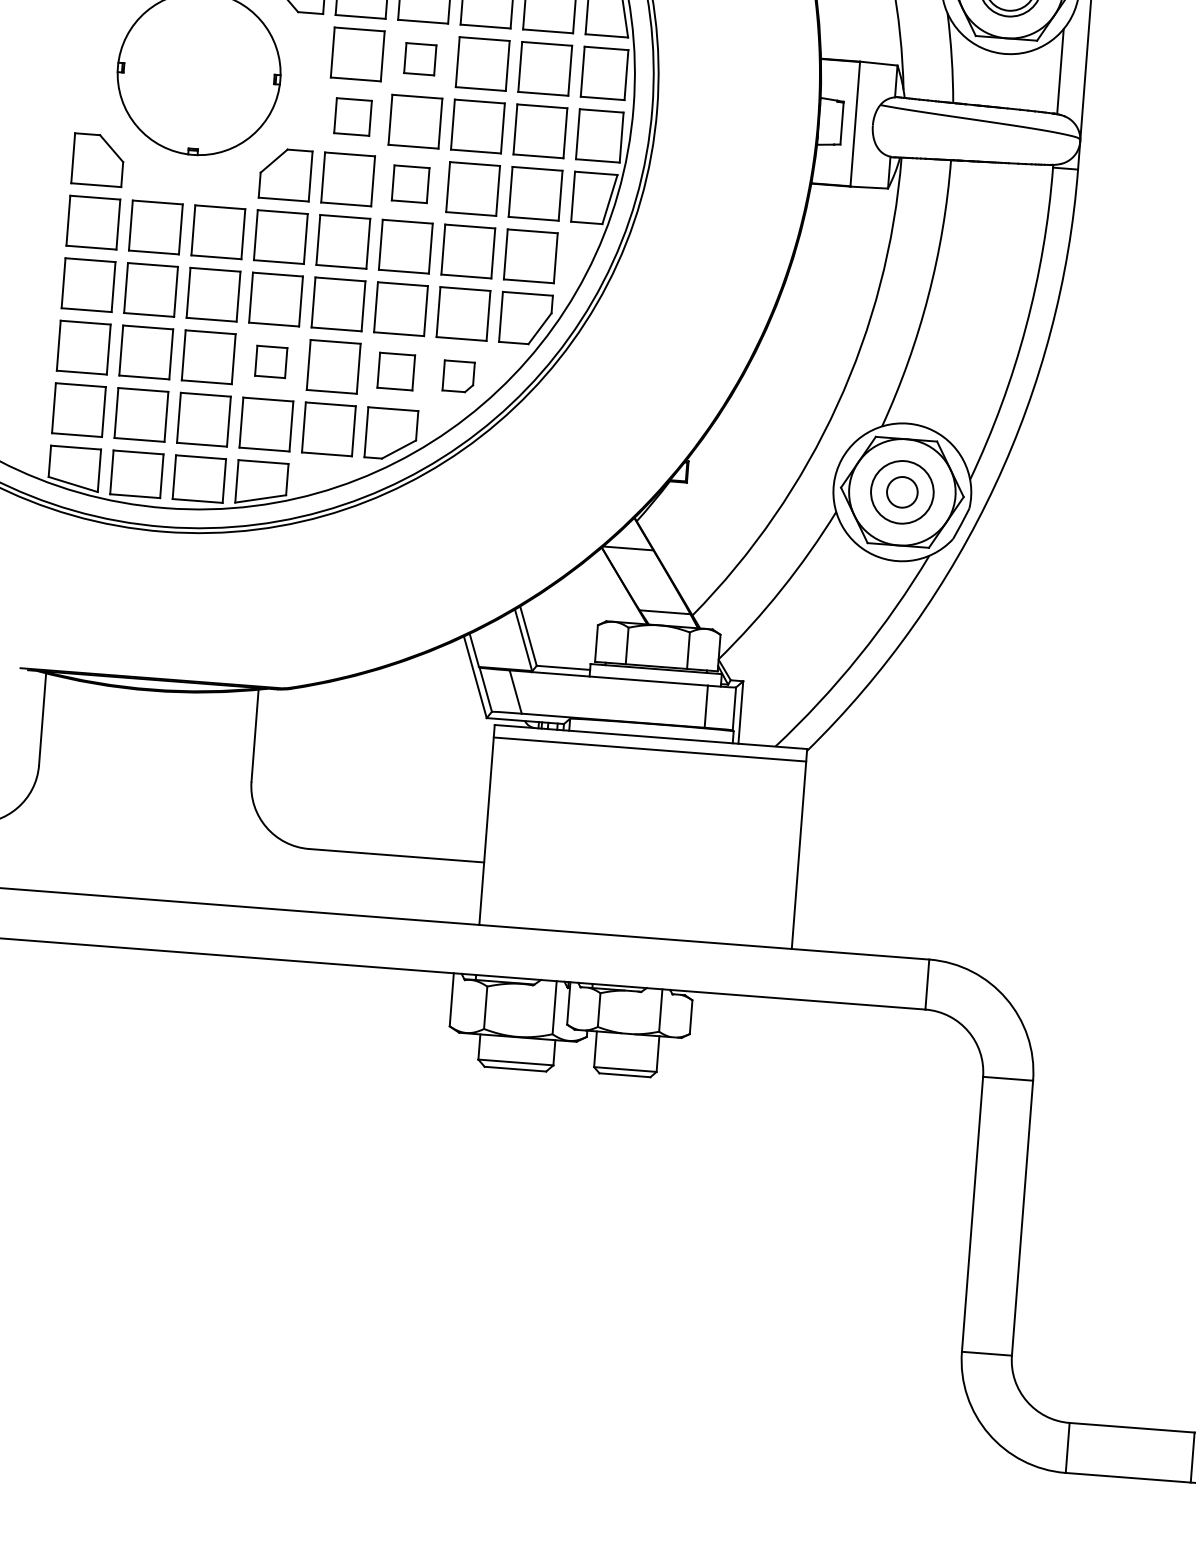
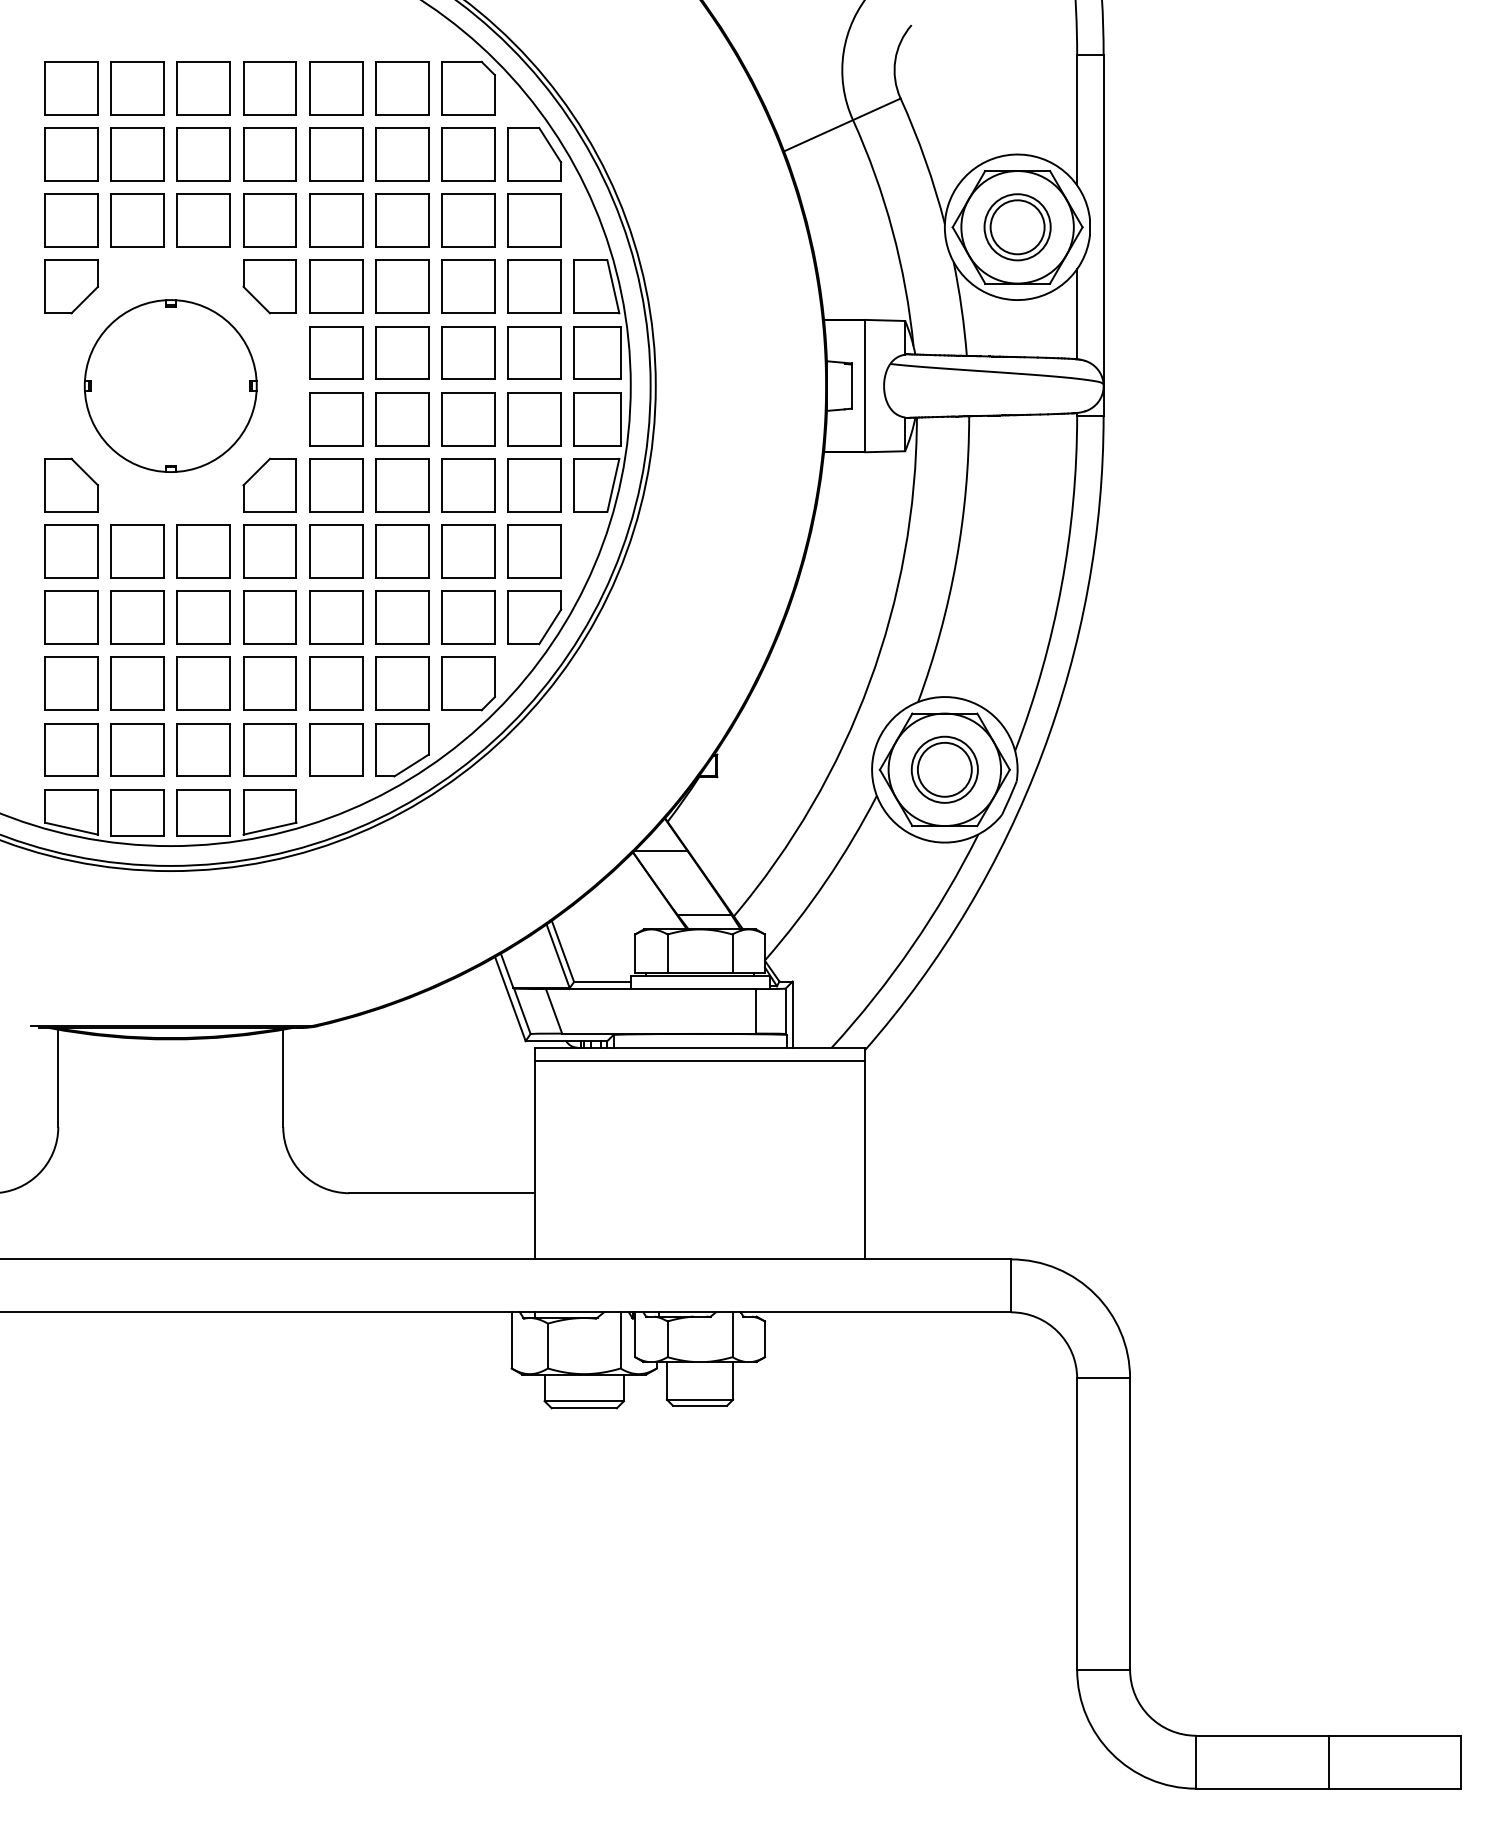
part: (420, 58) -> (402, 352), size x1.67
part: (353, 117) -> (336, 419), size x1.43
part: (410, 184) -> (402, 485), size x1.43
part: (270, 361) -> (269, 683), size x1.67
part: (396, 371) -> (402, 683), size x1.43
part: (458, 376) -> (468, 683), size x1.67
circle: (902, 492) -> (944, 769), size x1.67

